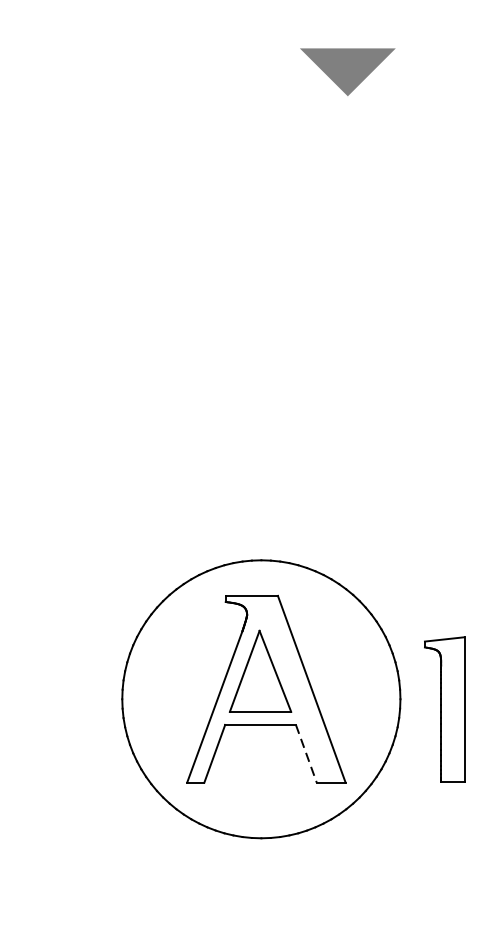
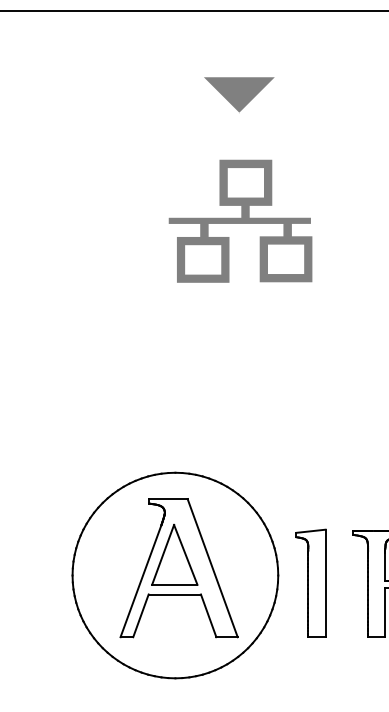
part: (348, 71) -> (239, 94), moved
part: (349, 219) -> (240, 220), added
line: (306, 753) -> (208, 615), dashed -> solid

